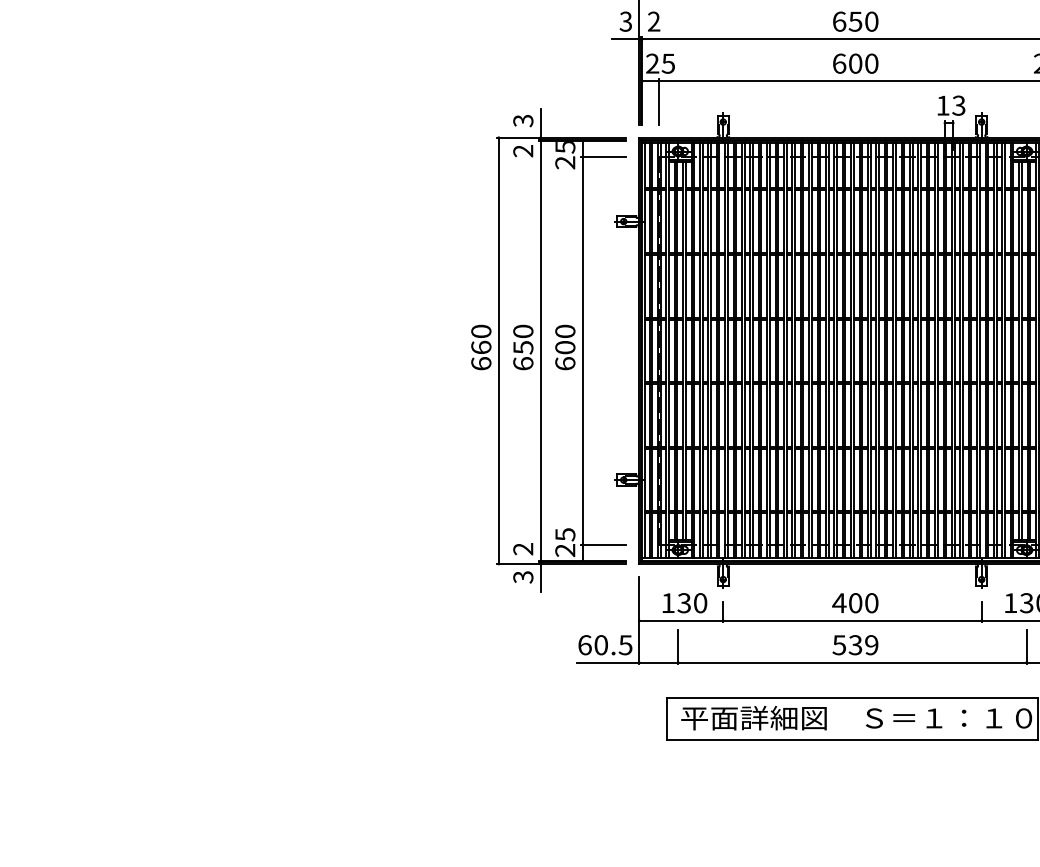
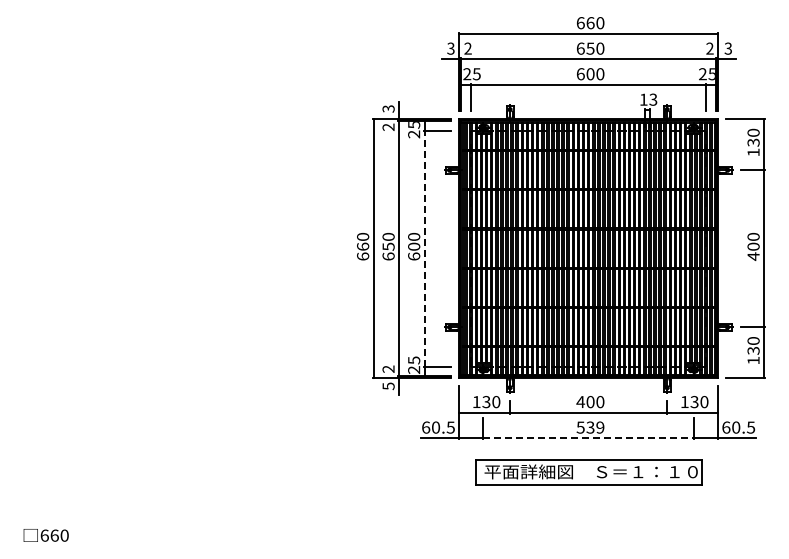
line: (582, 350) -> (424, 248), solid -> dashed
text: (523, 575) -> (388, 385), 3 -> 5
line: (852, 663) -> (588, 438), solid -> dashed

